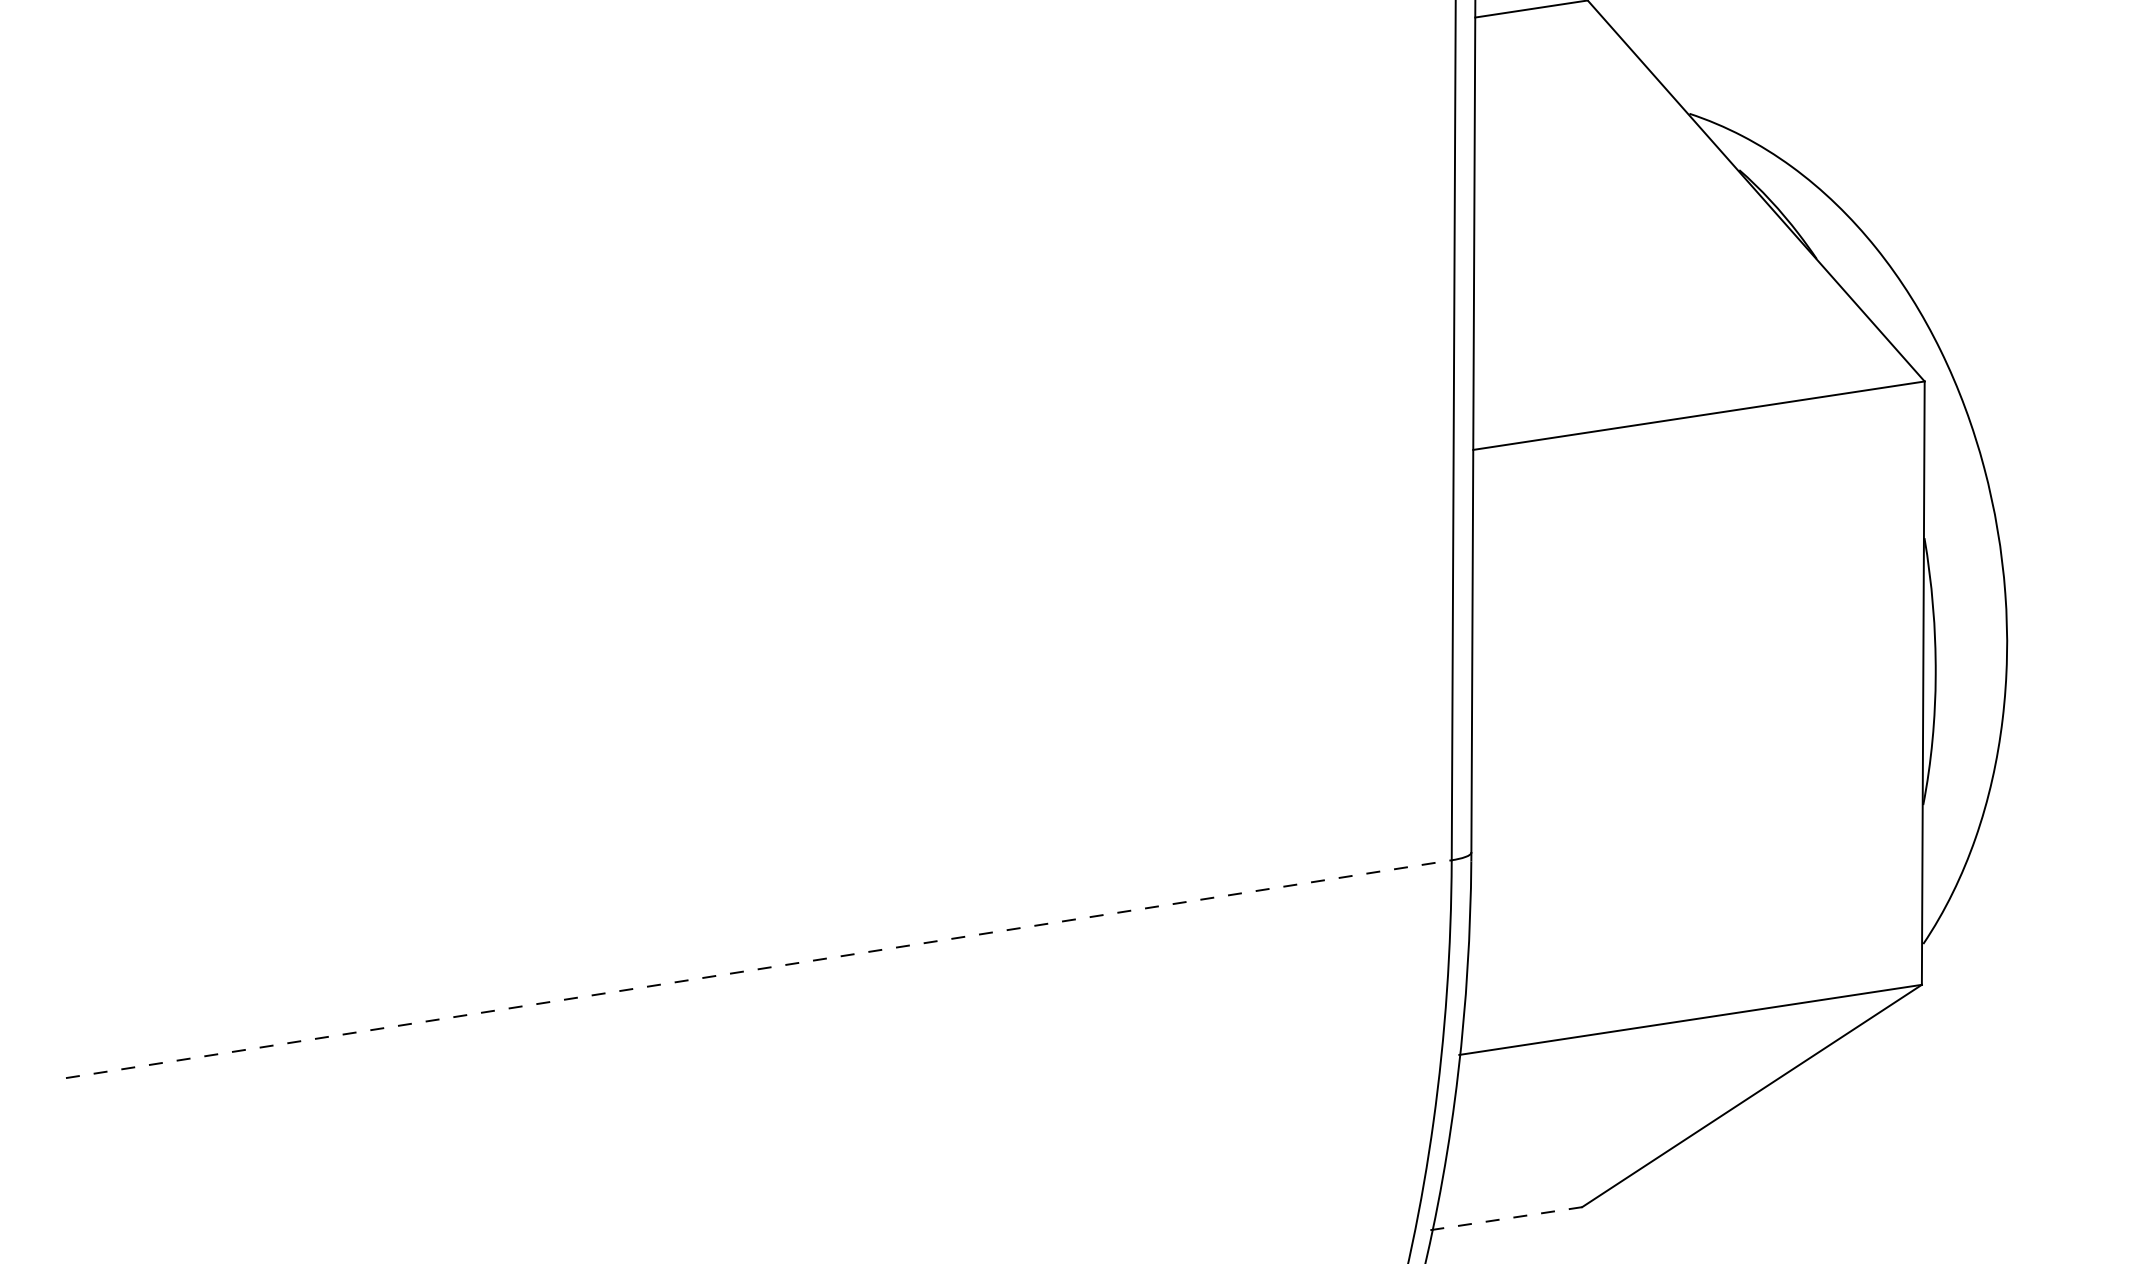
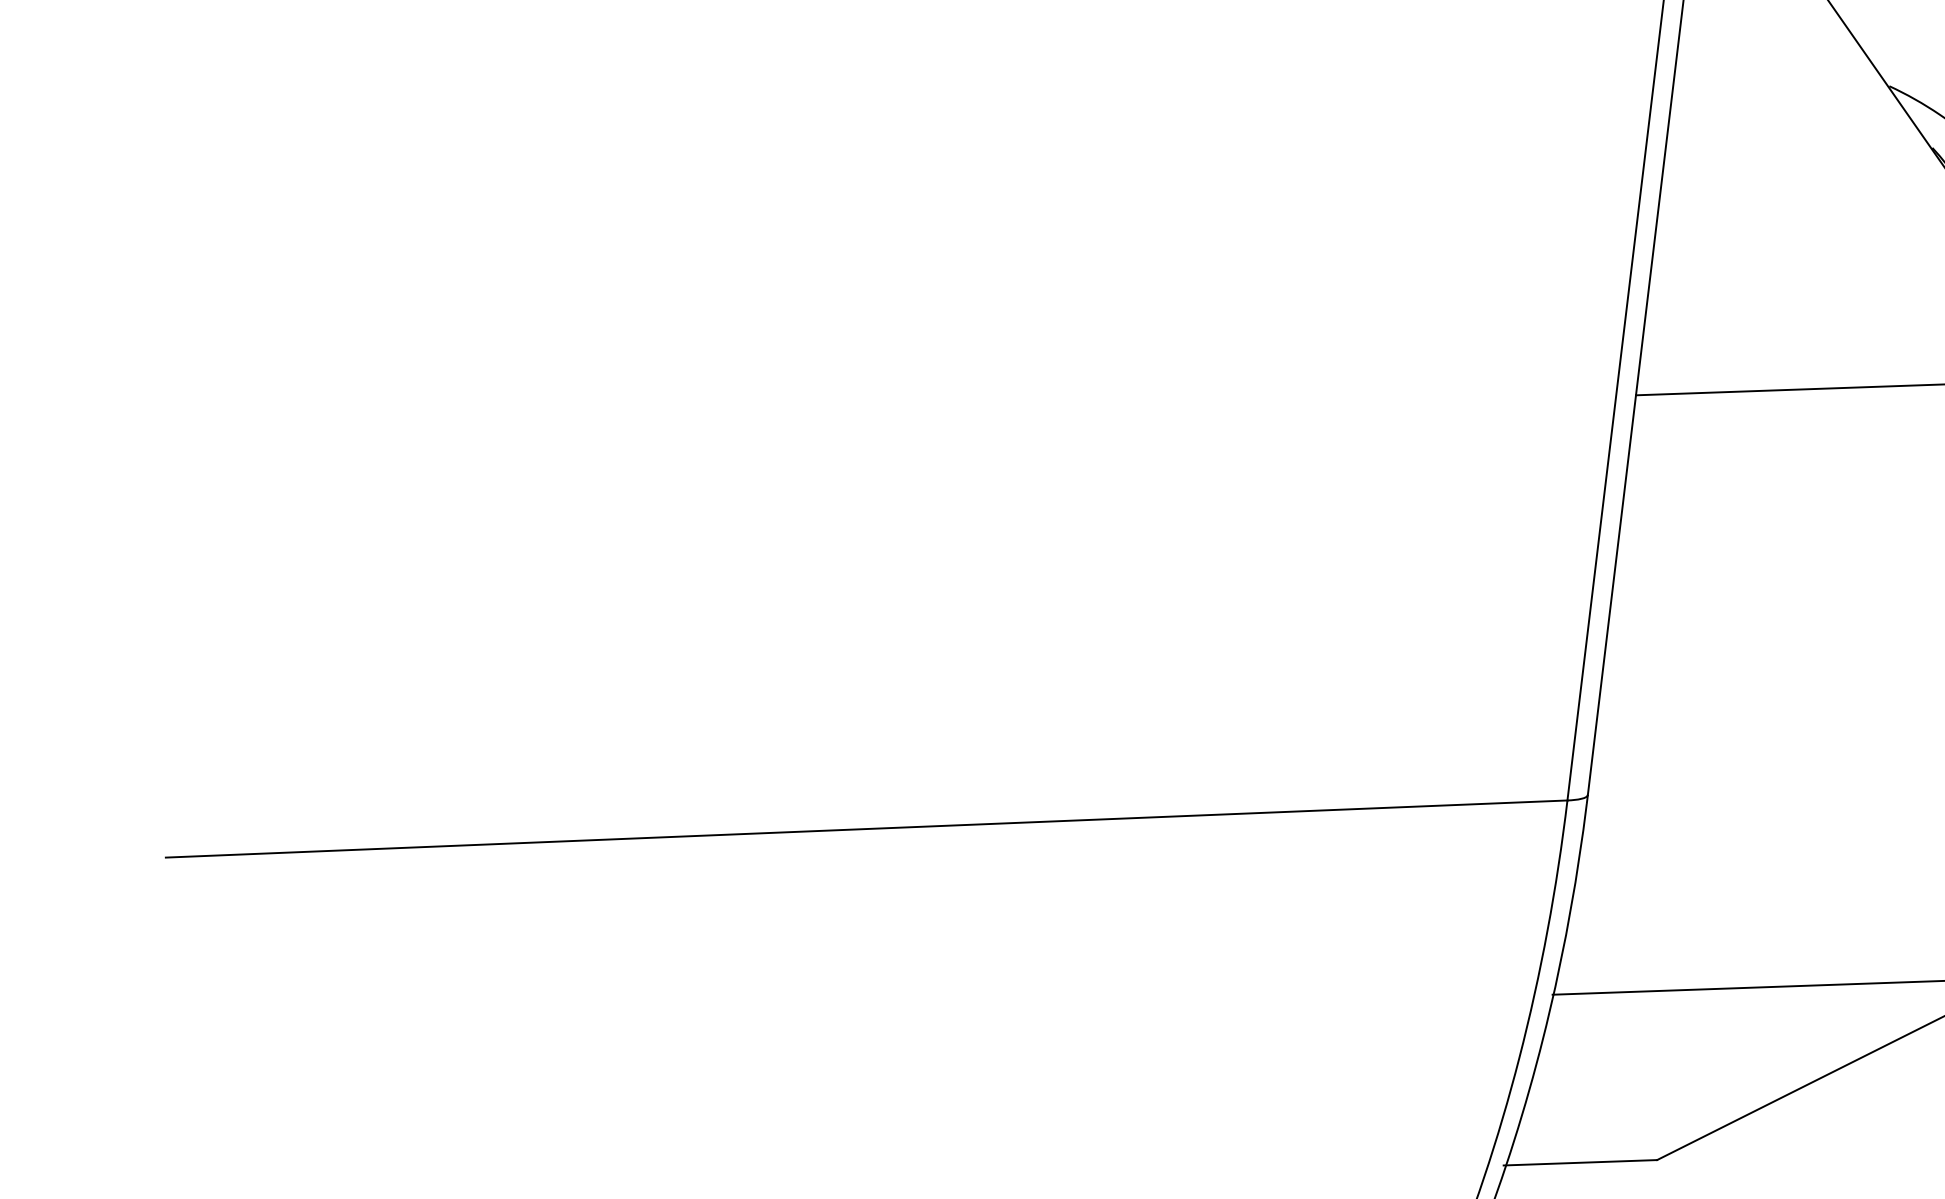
line: (759, 969) -> (867, 829), dashed -> solid
line: (1506, 1218) -> (1580, 1162), dashed -> solid

